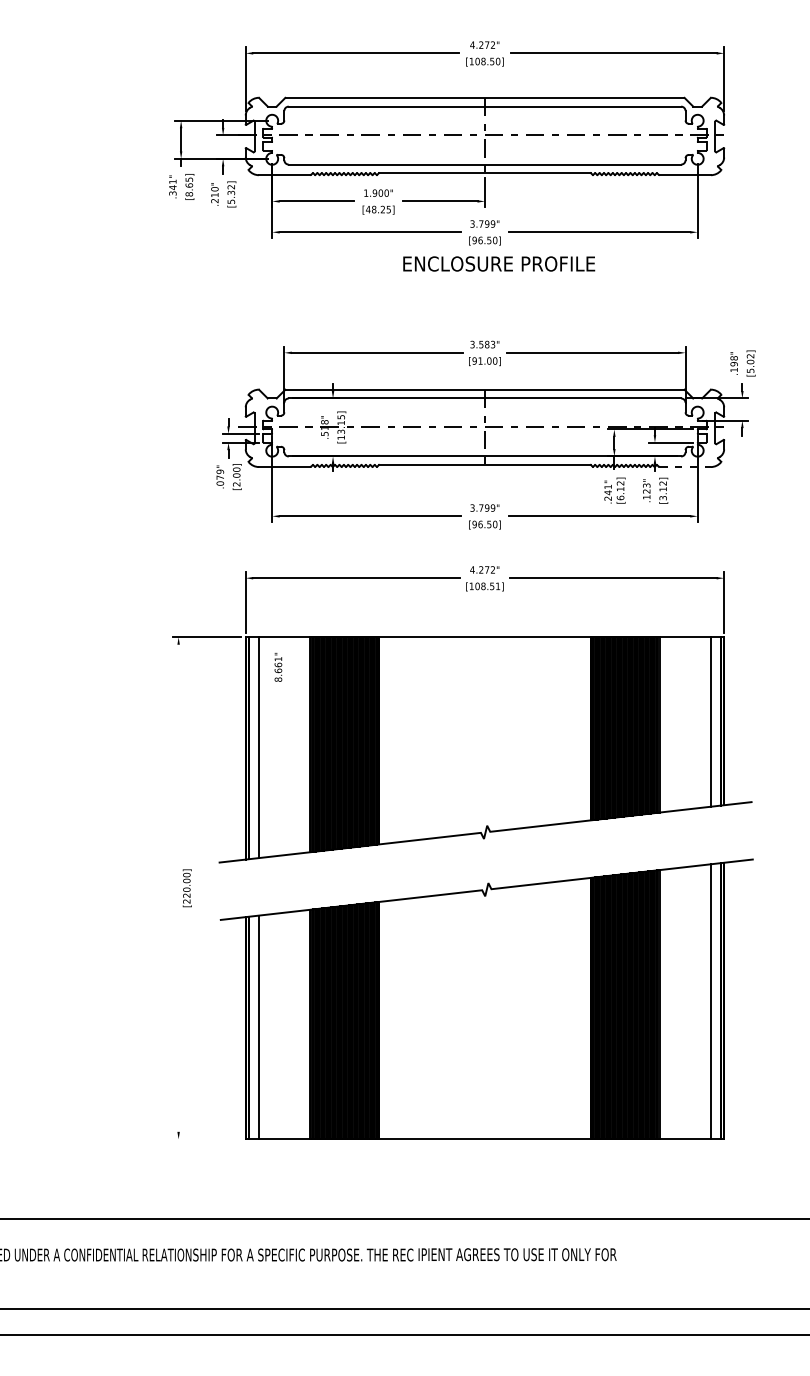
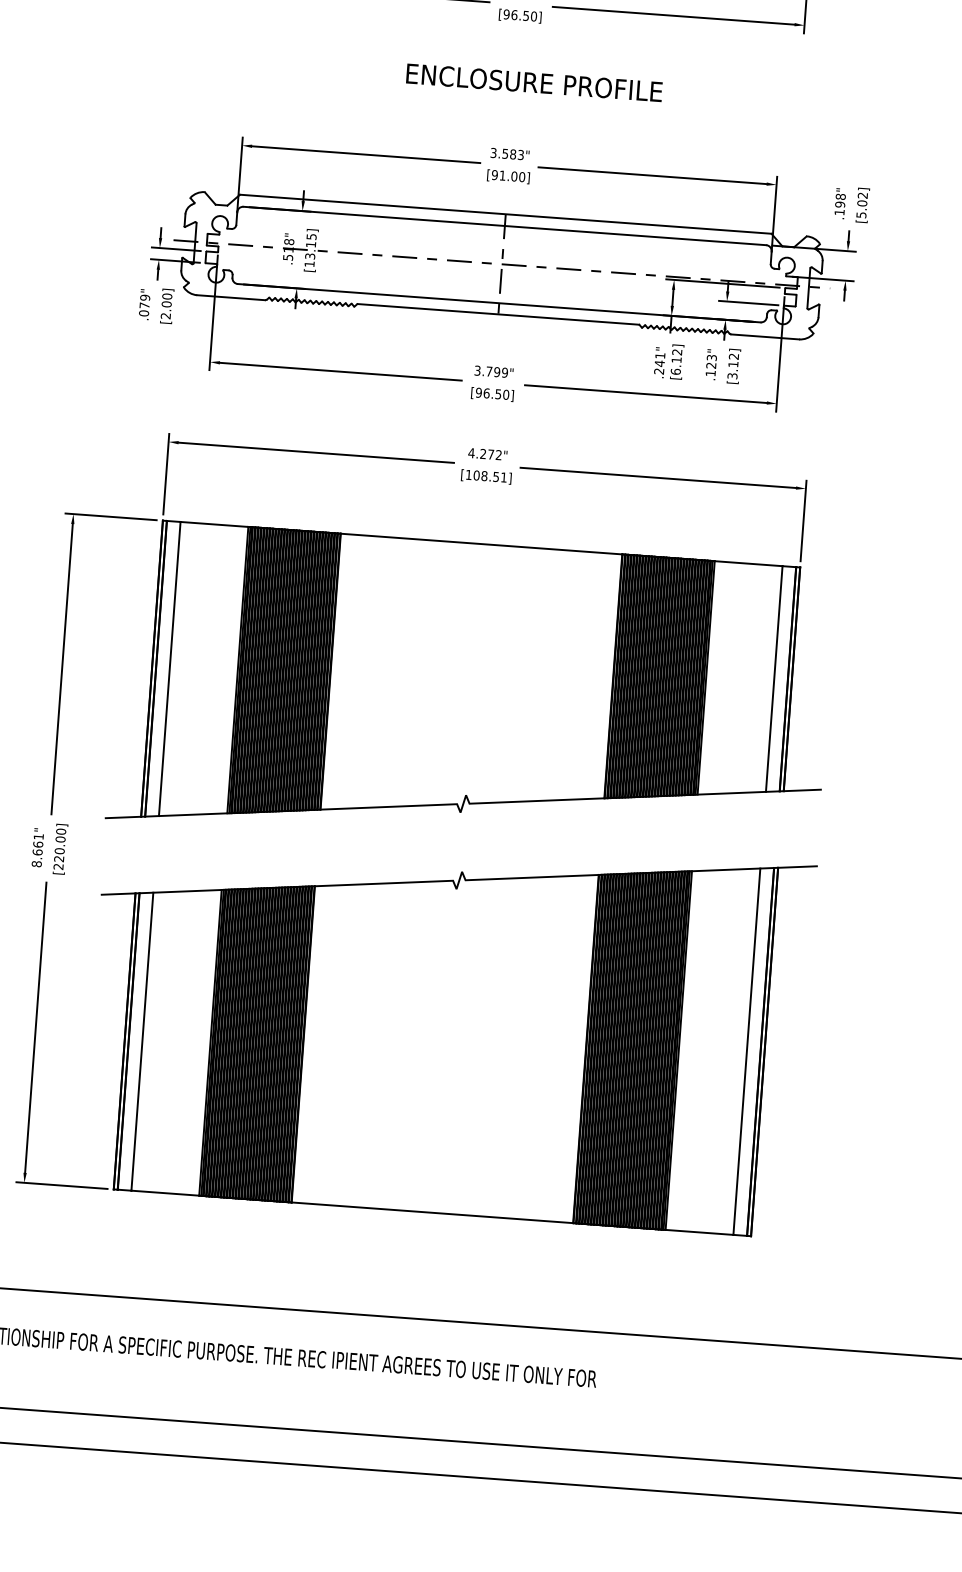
text: (499, 263) -> (534, 82), moved
line: (685, 467) -> (765, 337), dashed -> solid
text: (278, 667) -> (38, 847), moved
line: (178, 753) -> (61, 668), added
line: (178, 1022) -> (35, 1027), added
line: (206, 1139) -> (61, 1185), added

